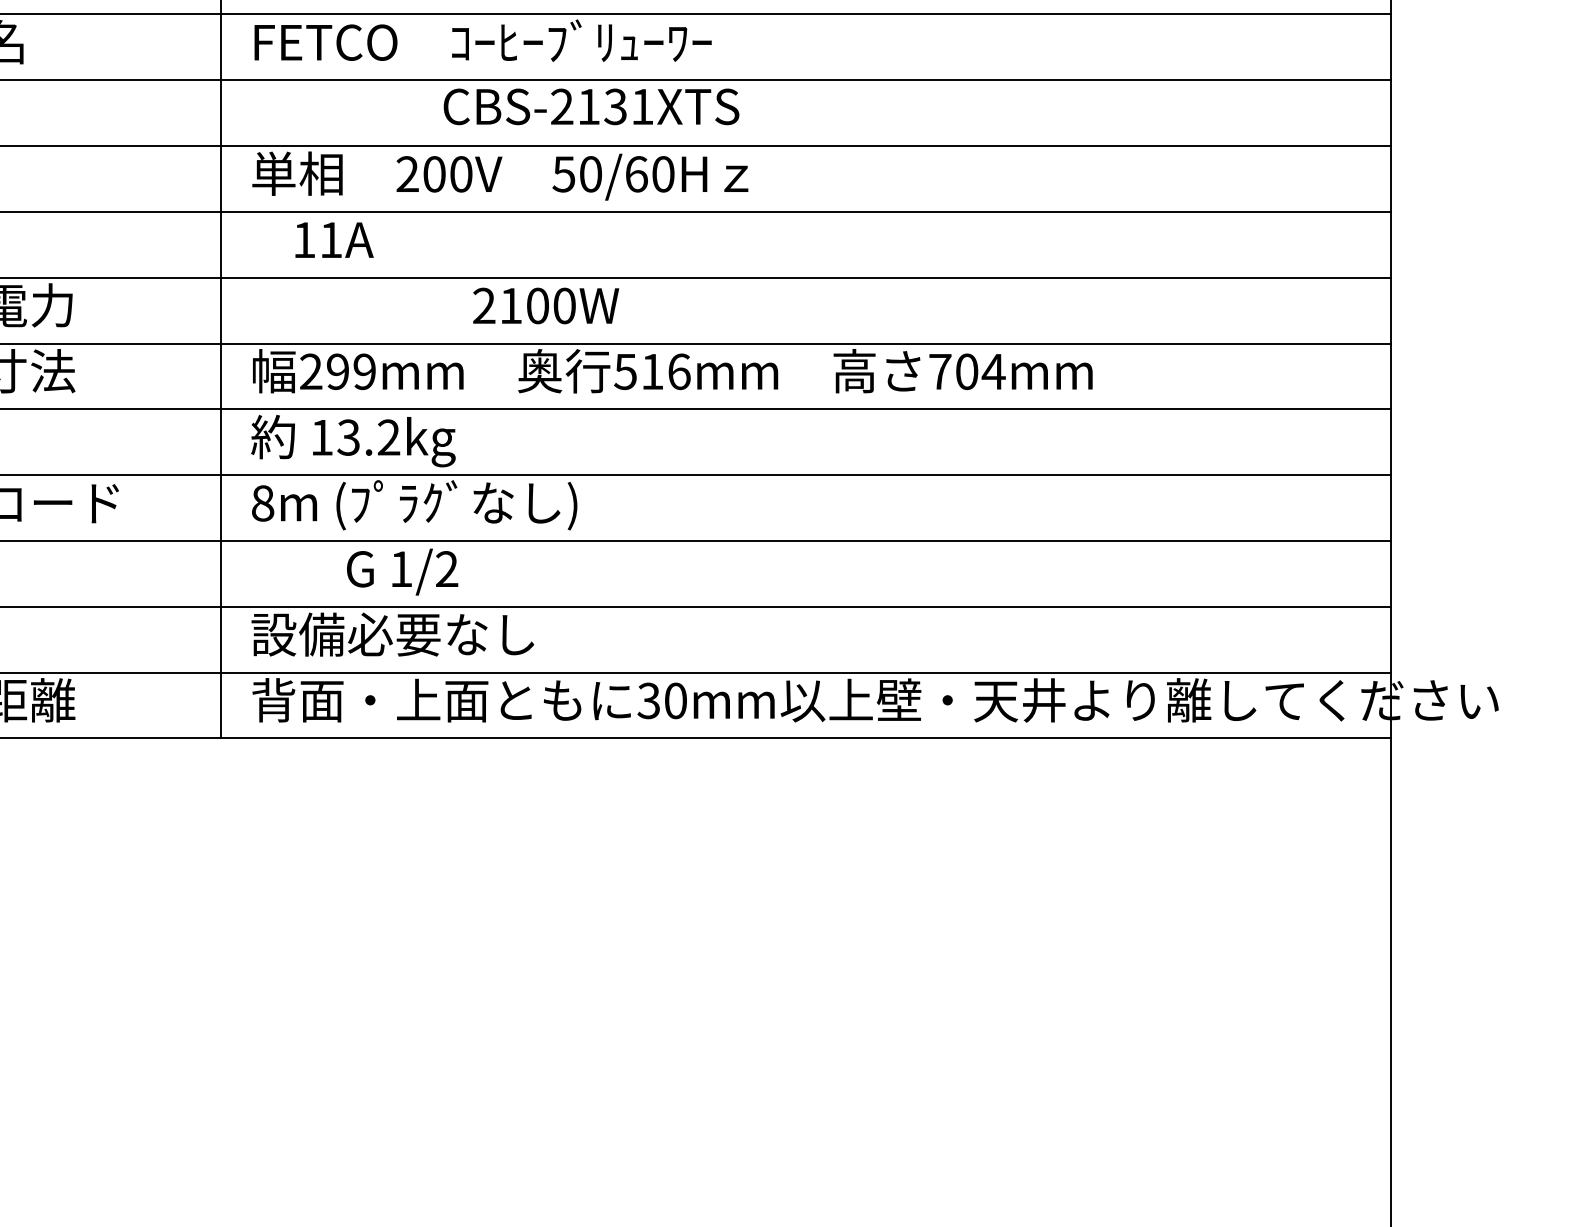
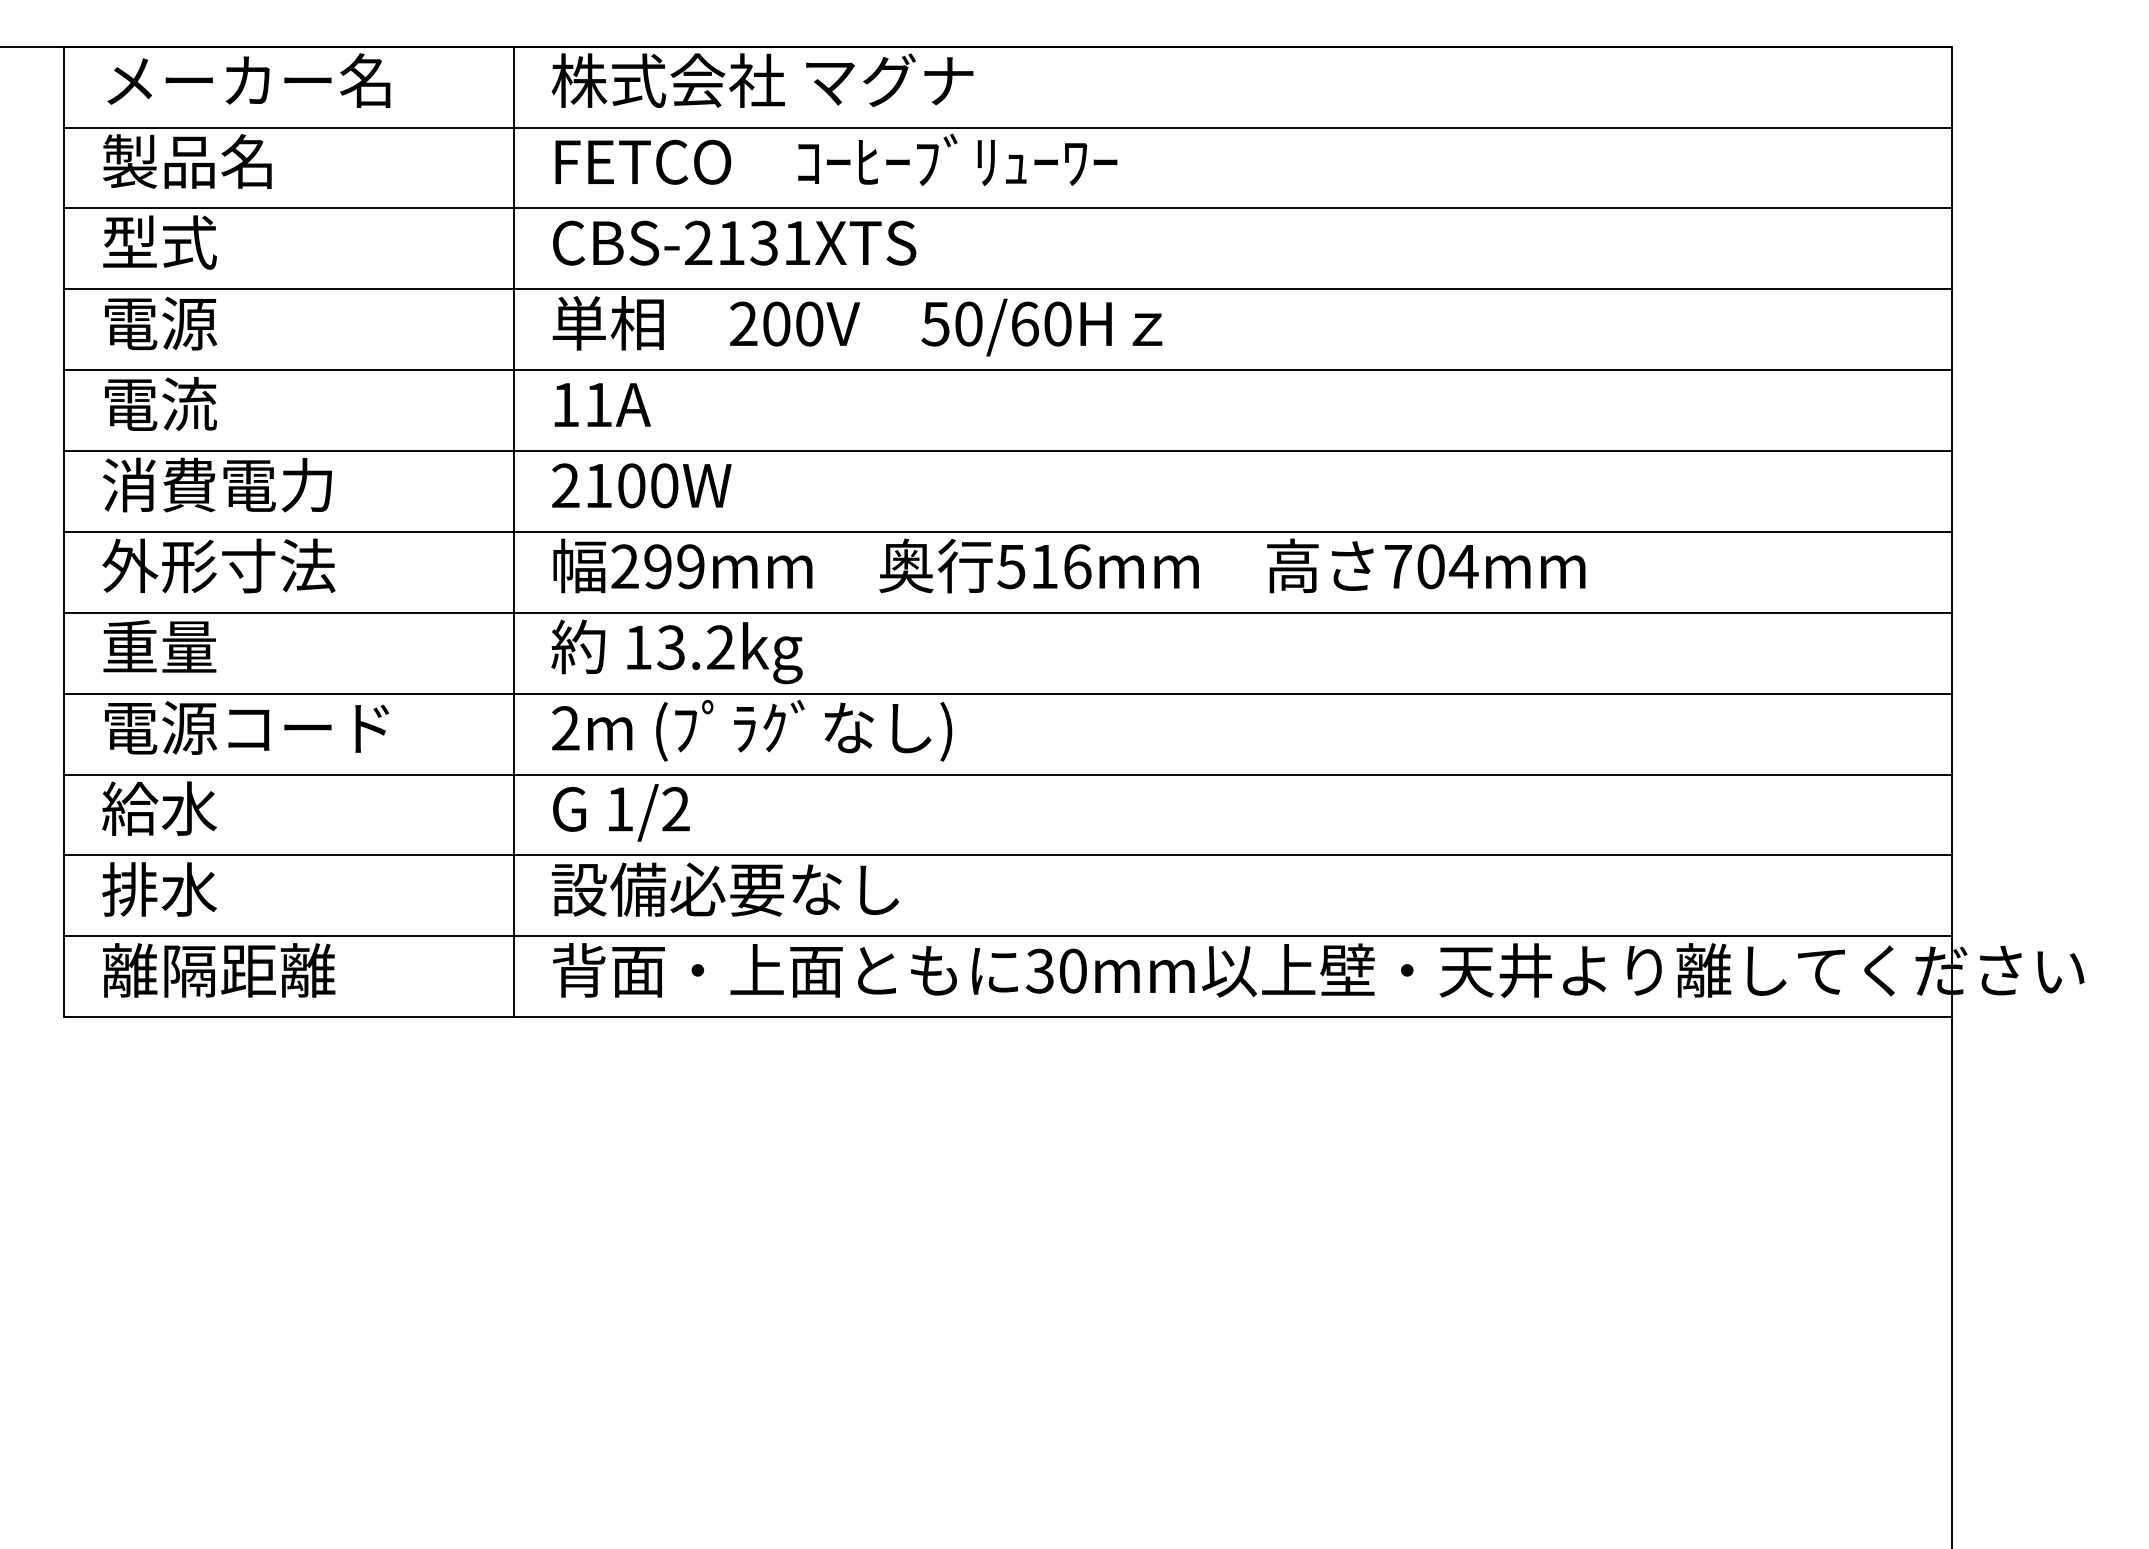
text: (591, 106) -> (734, 242), moved
text: (334, 239) -> (602, 404), moved
text: (545, 305) -> (641, 485), moved
text: (262, 503) -> (565, 728), 8m -> 2m
text: (402, 571) -> (621, 812), moved

